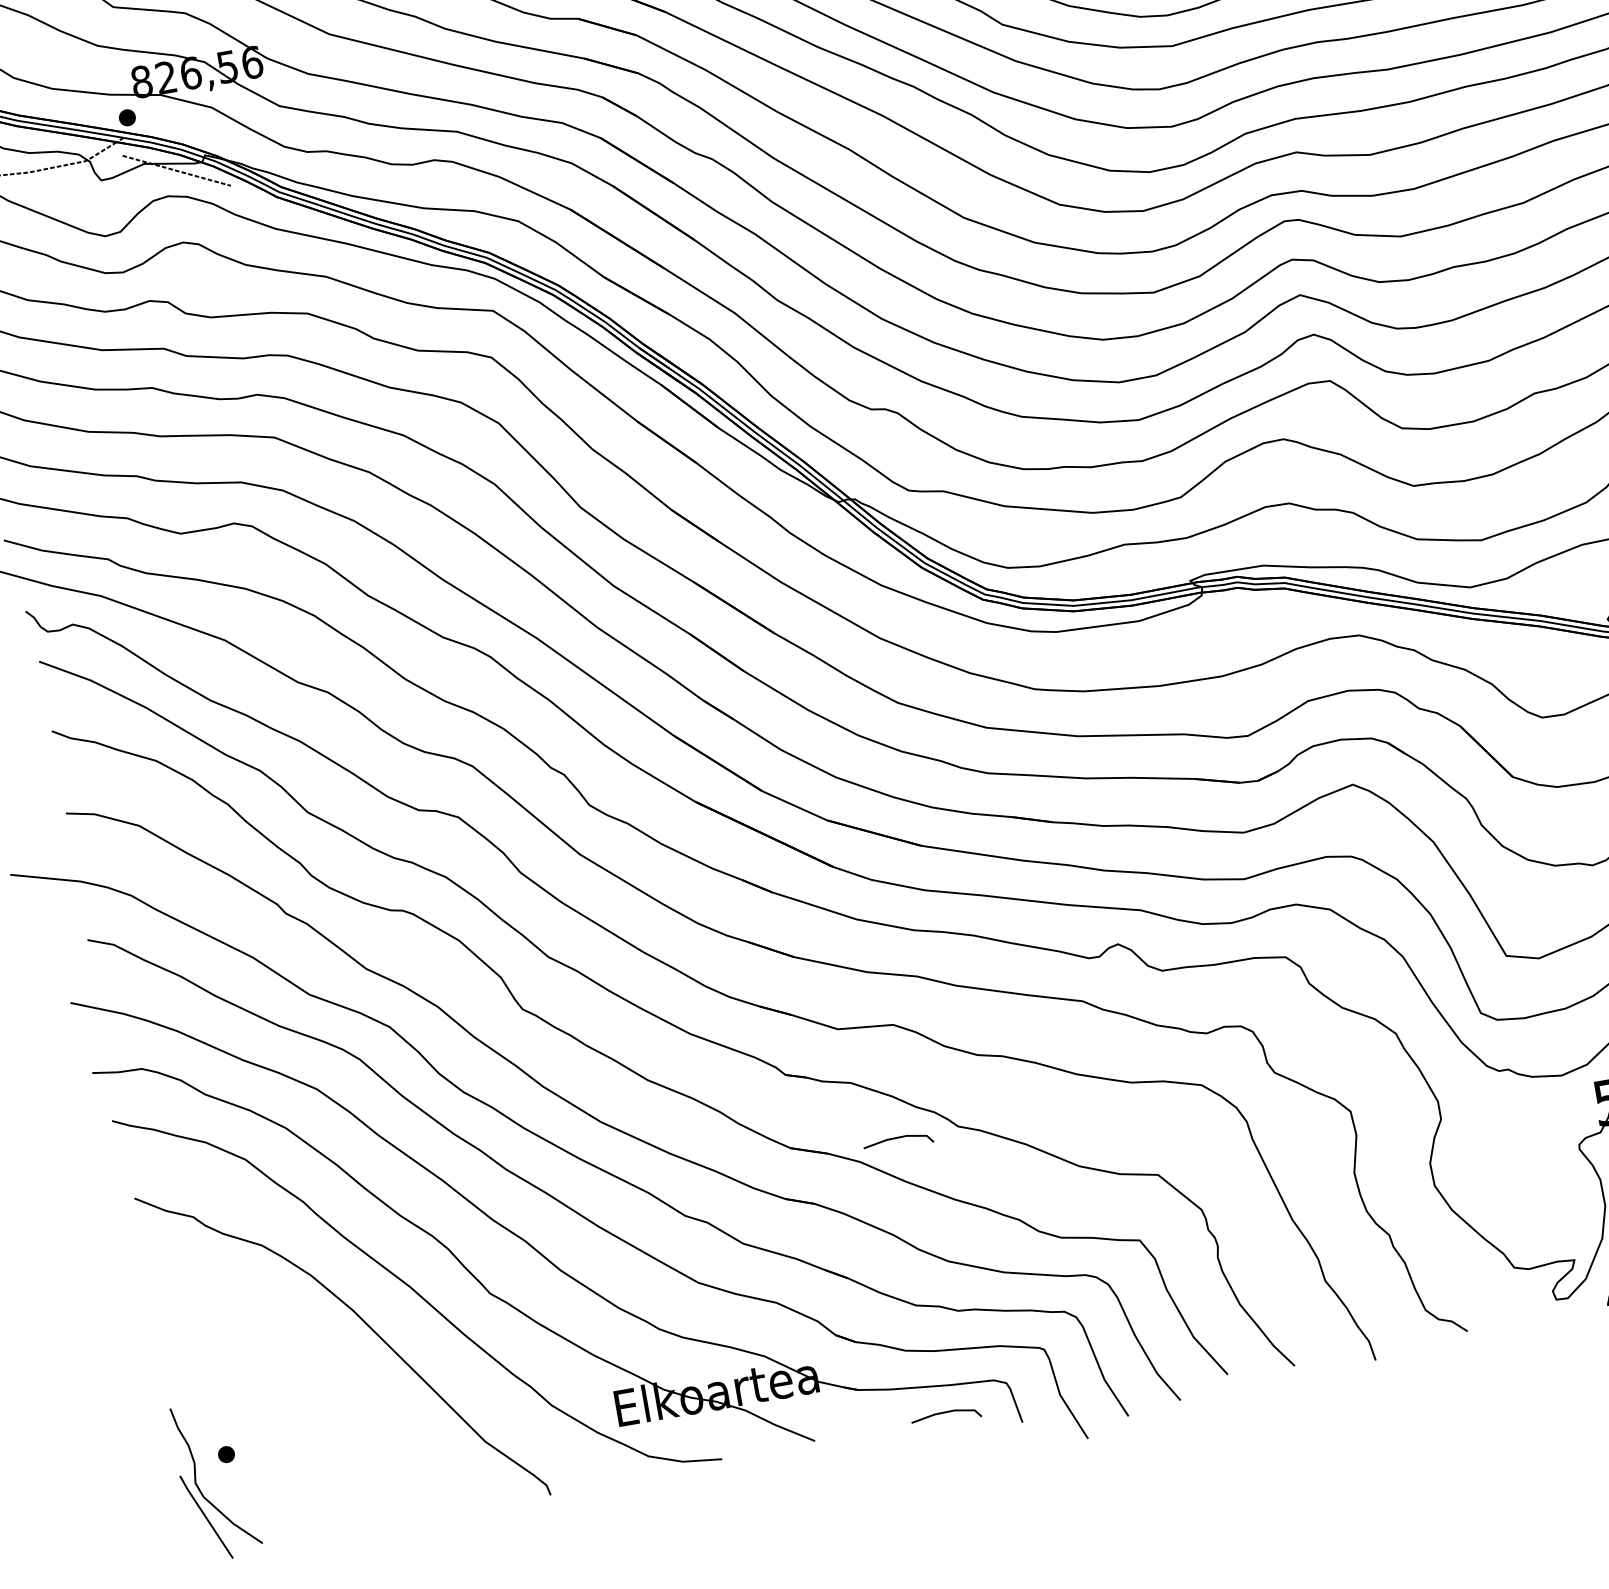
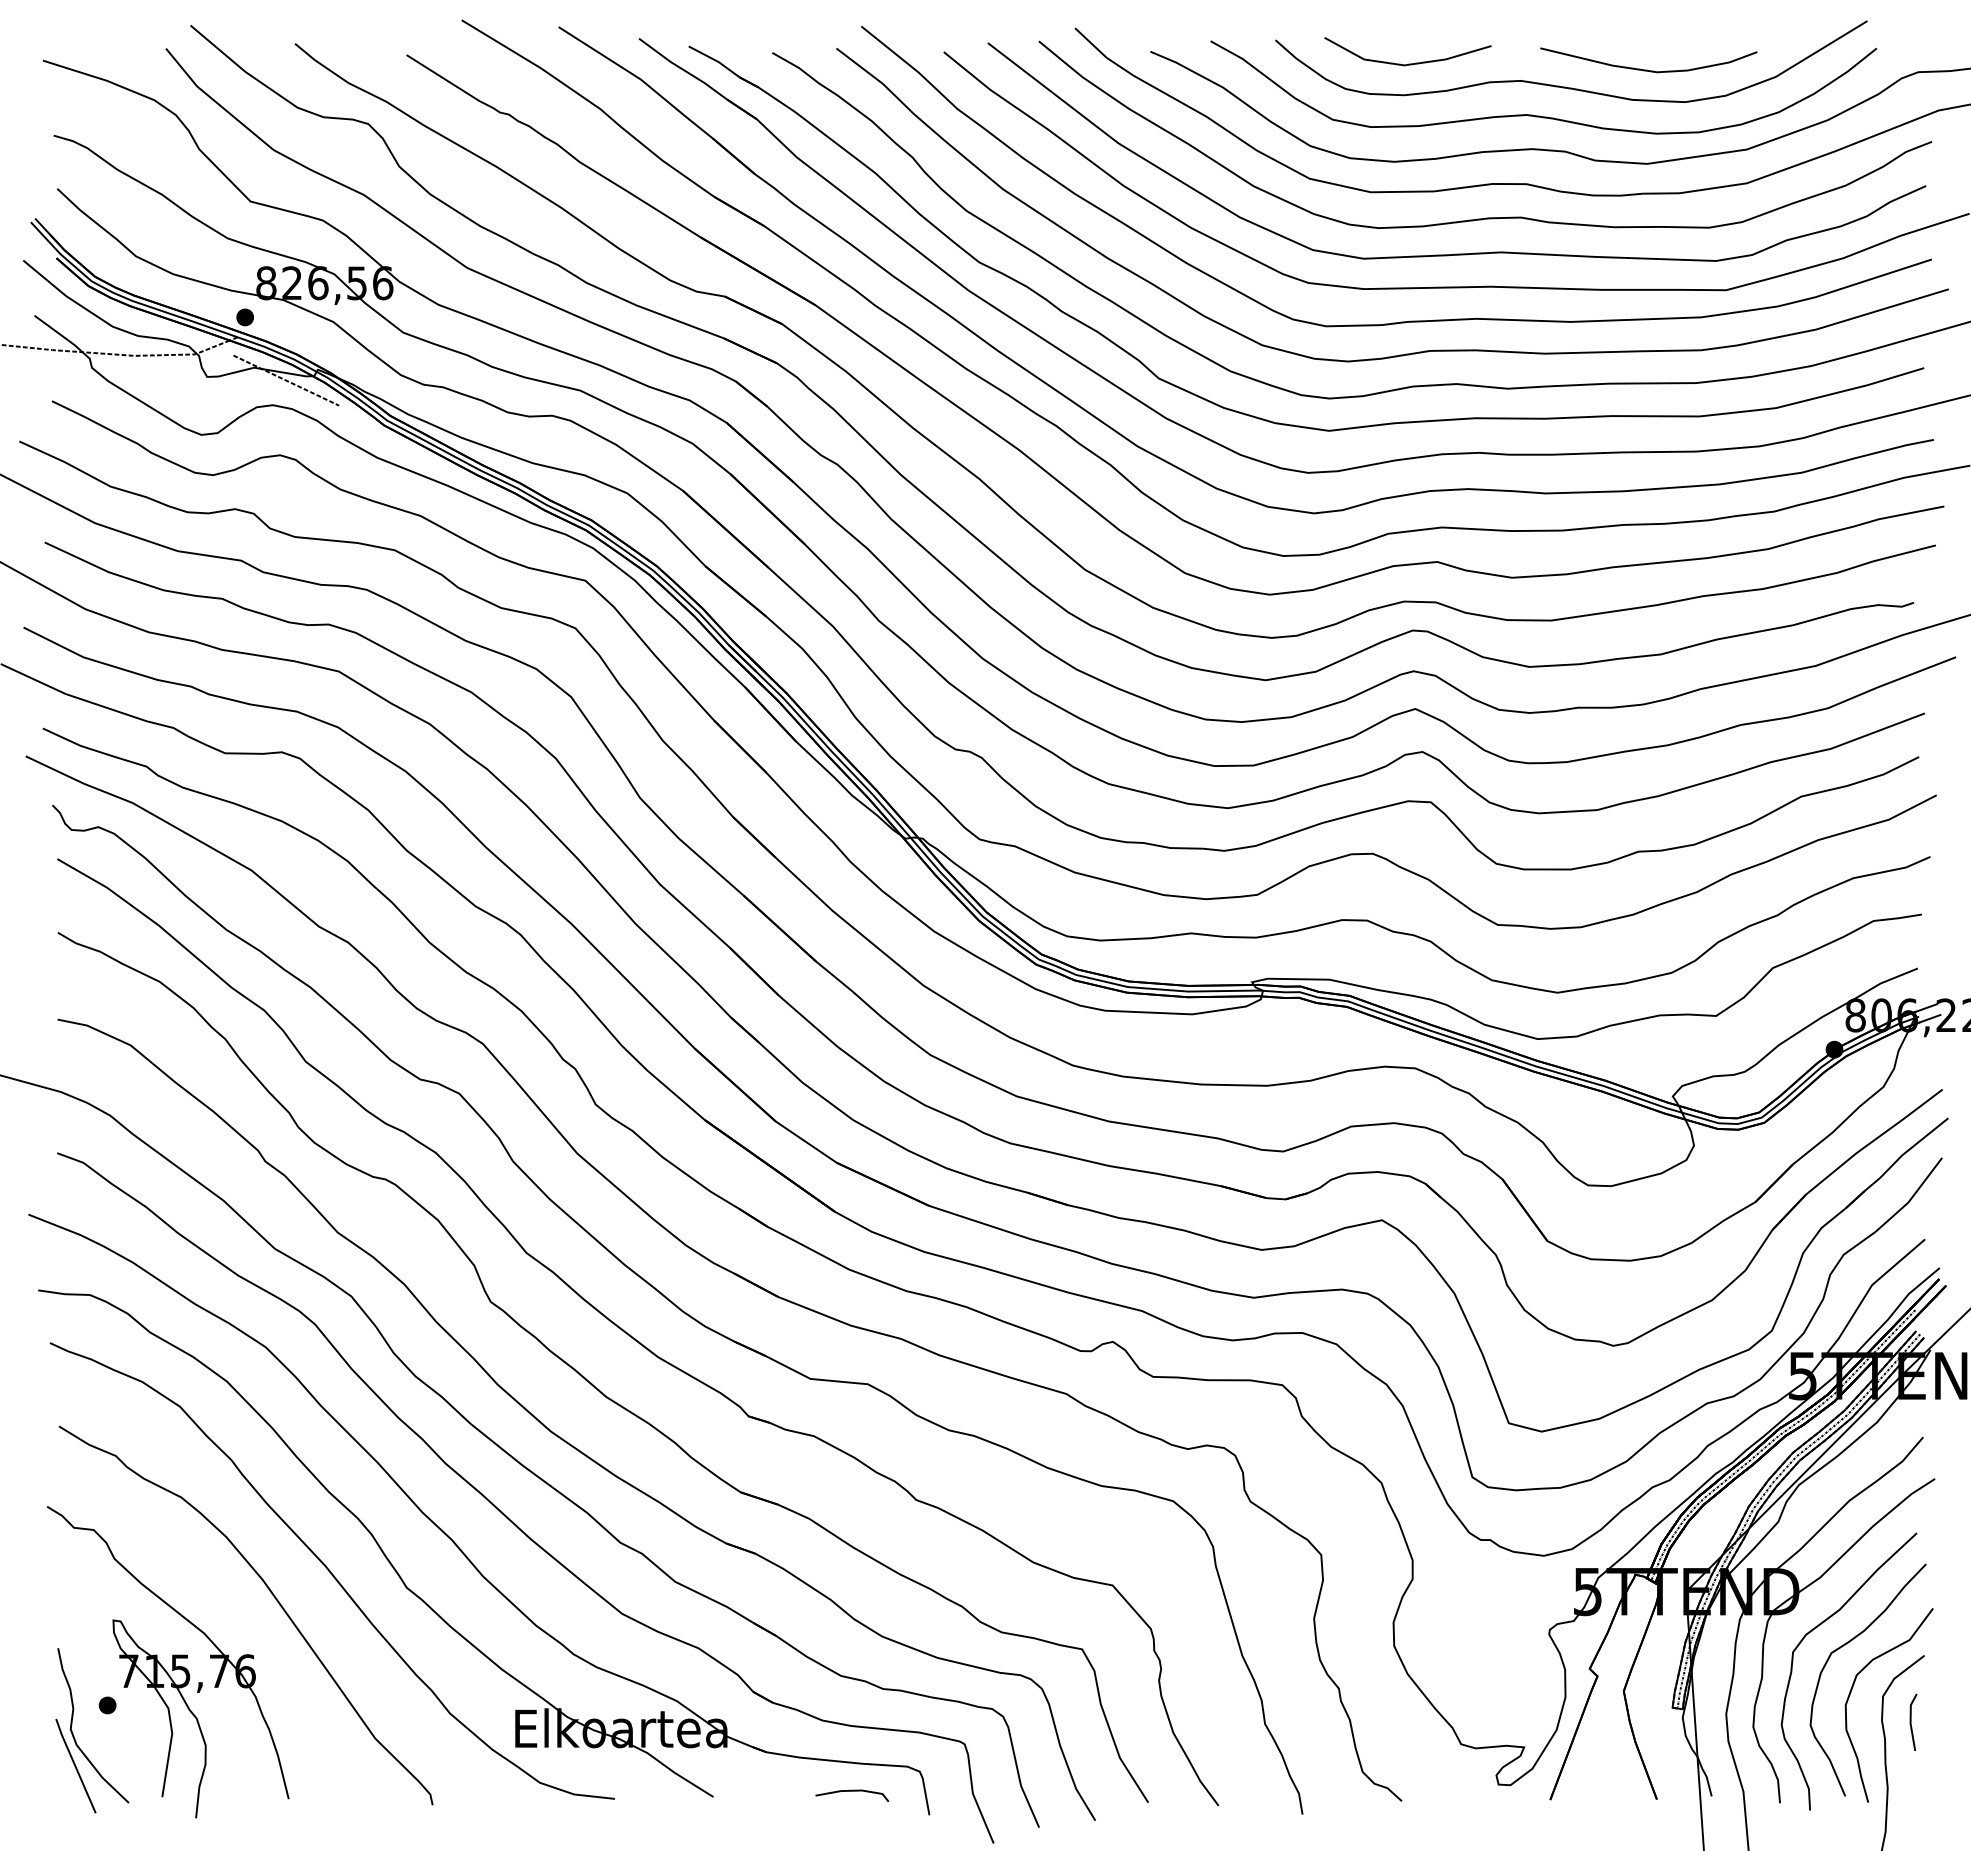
line: (897, 1138) -> (852, 1501), removed
part: (276, 1404) -> (167, 1662), added

